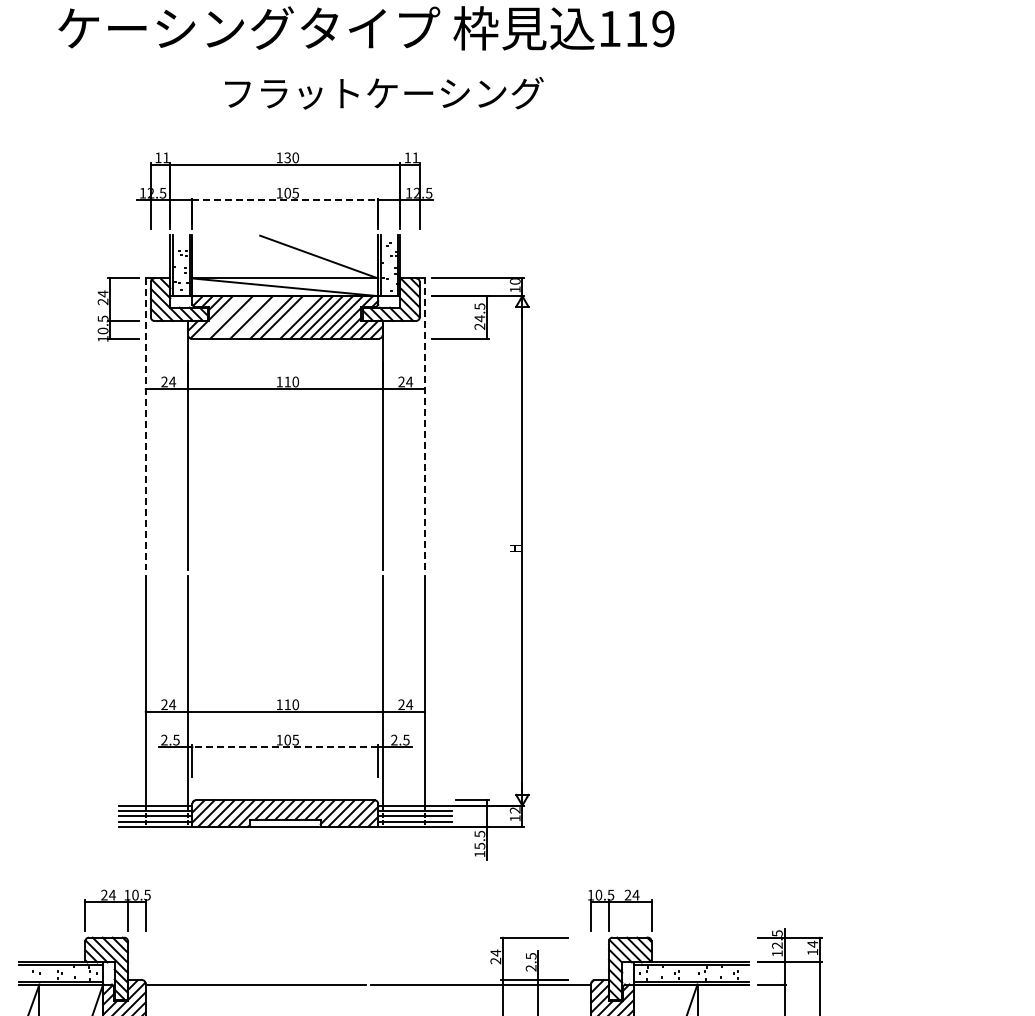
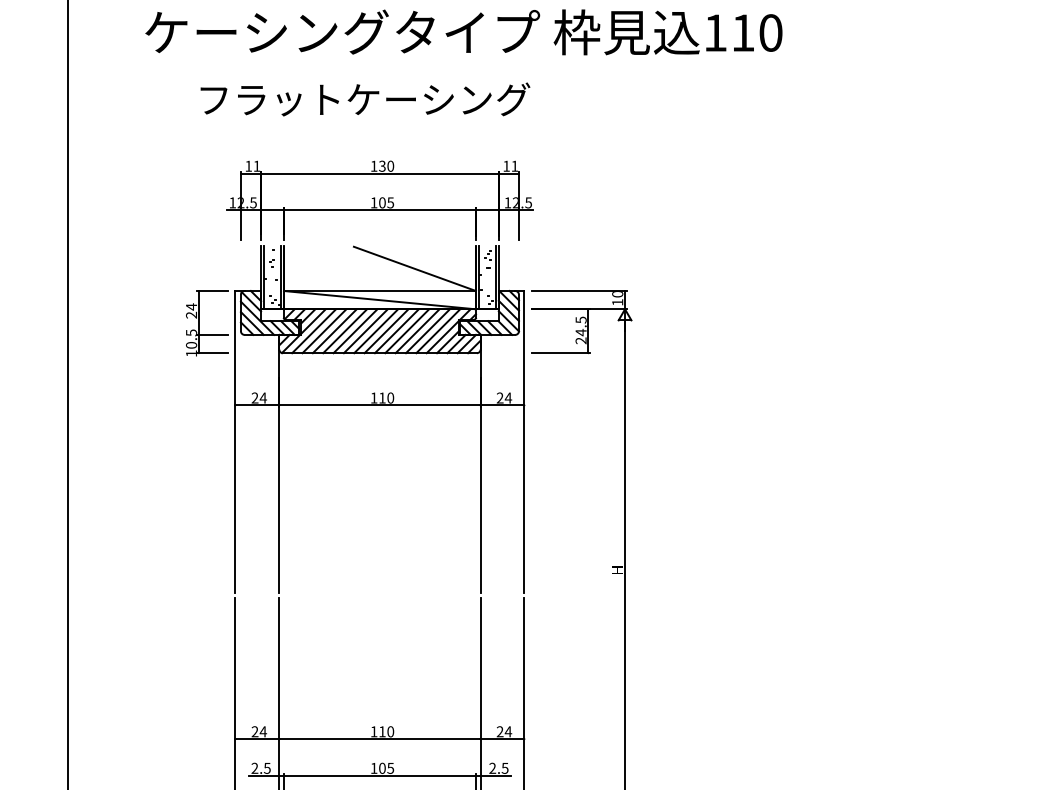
text: (663, 28) -> (770, 32), 119 -> 110
text: (384, 93) -> (365, 99), moved
line: (285, 200) -> (380, 210), dashed -> solid
line: (221, 317) -> (313, 331), added
line: (241, 317) -> (334, 331), added
line: (261, 317) -> (355, 331), added
line: (291, 317) -> (386, 331), added
line: (145, 424) -> (235, 442), dashed -> solid
line: (425, 424) -> (524, 442), dashed -> solid
line: (285, 747) -> (380, 775), dashed -> solid

